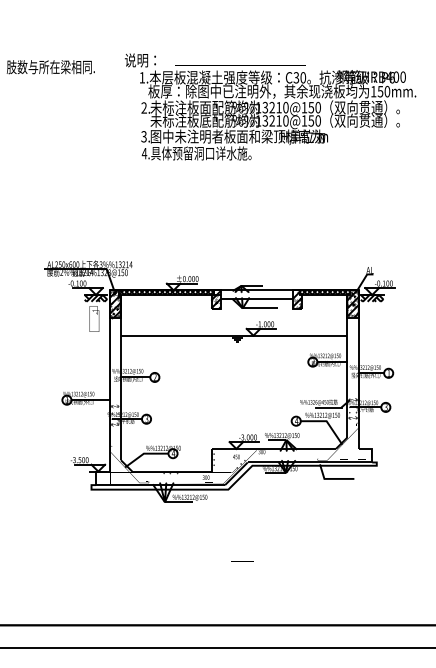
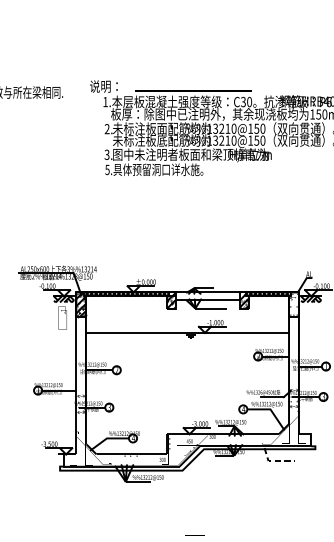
text: (144, 153) -> (107, 169), 4. -> 5.
hatch: (352, 303) -> (293, 304), removed
line: (331, 478) -> (274, 460), solid -> dashed

